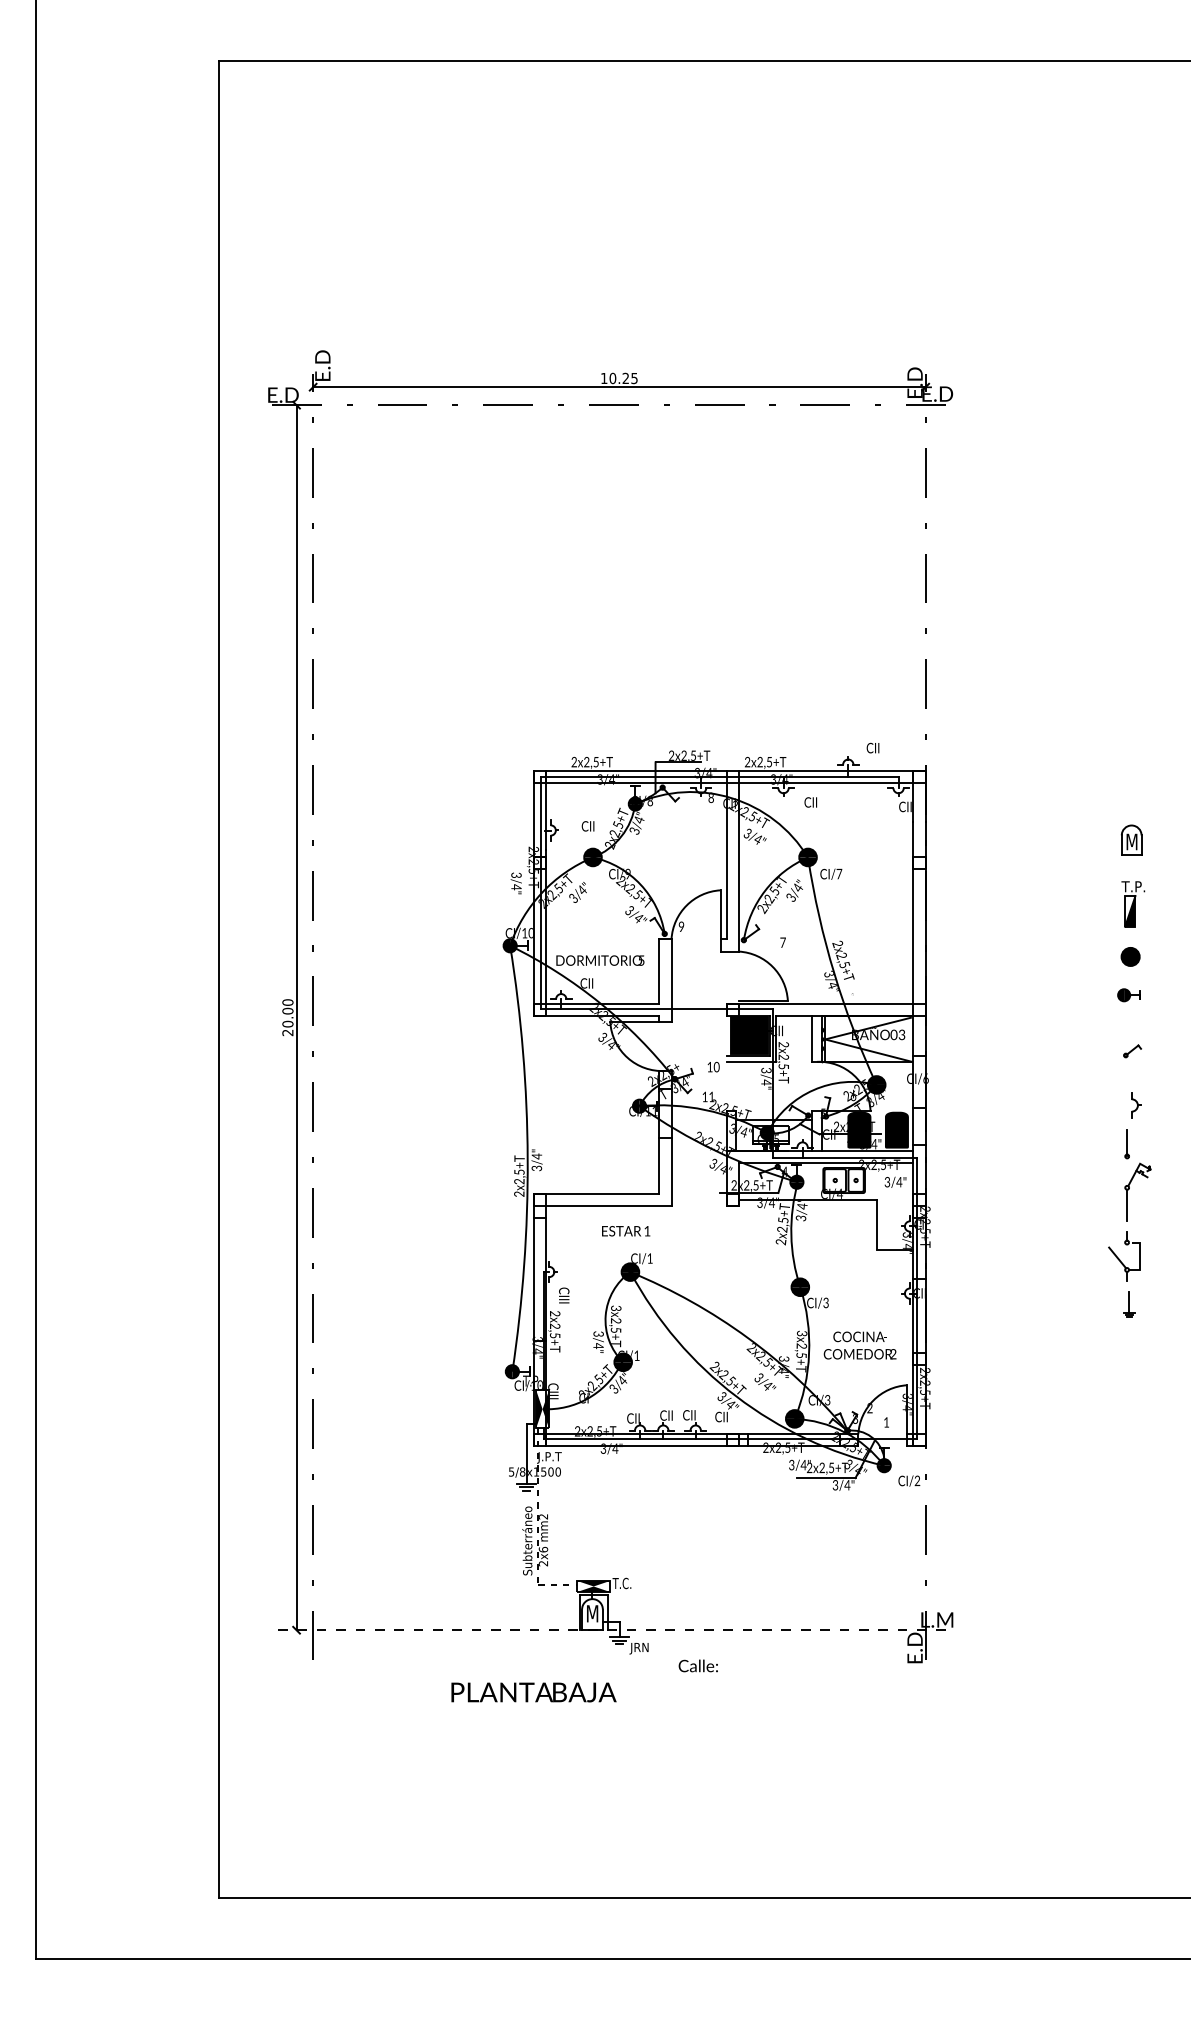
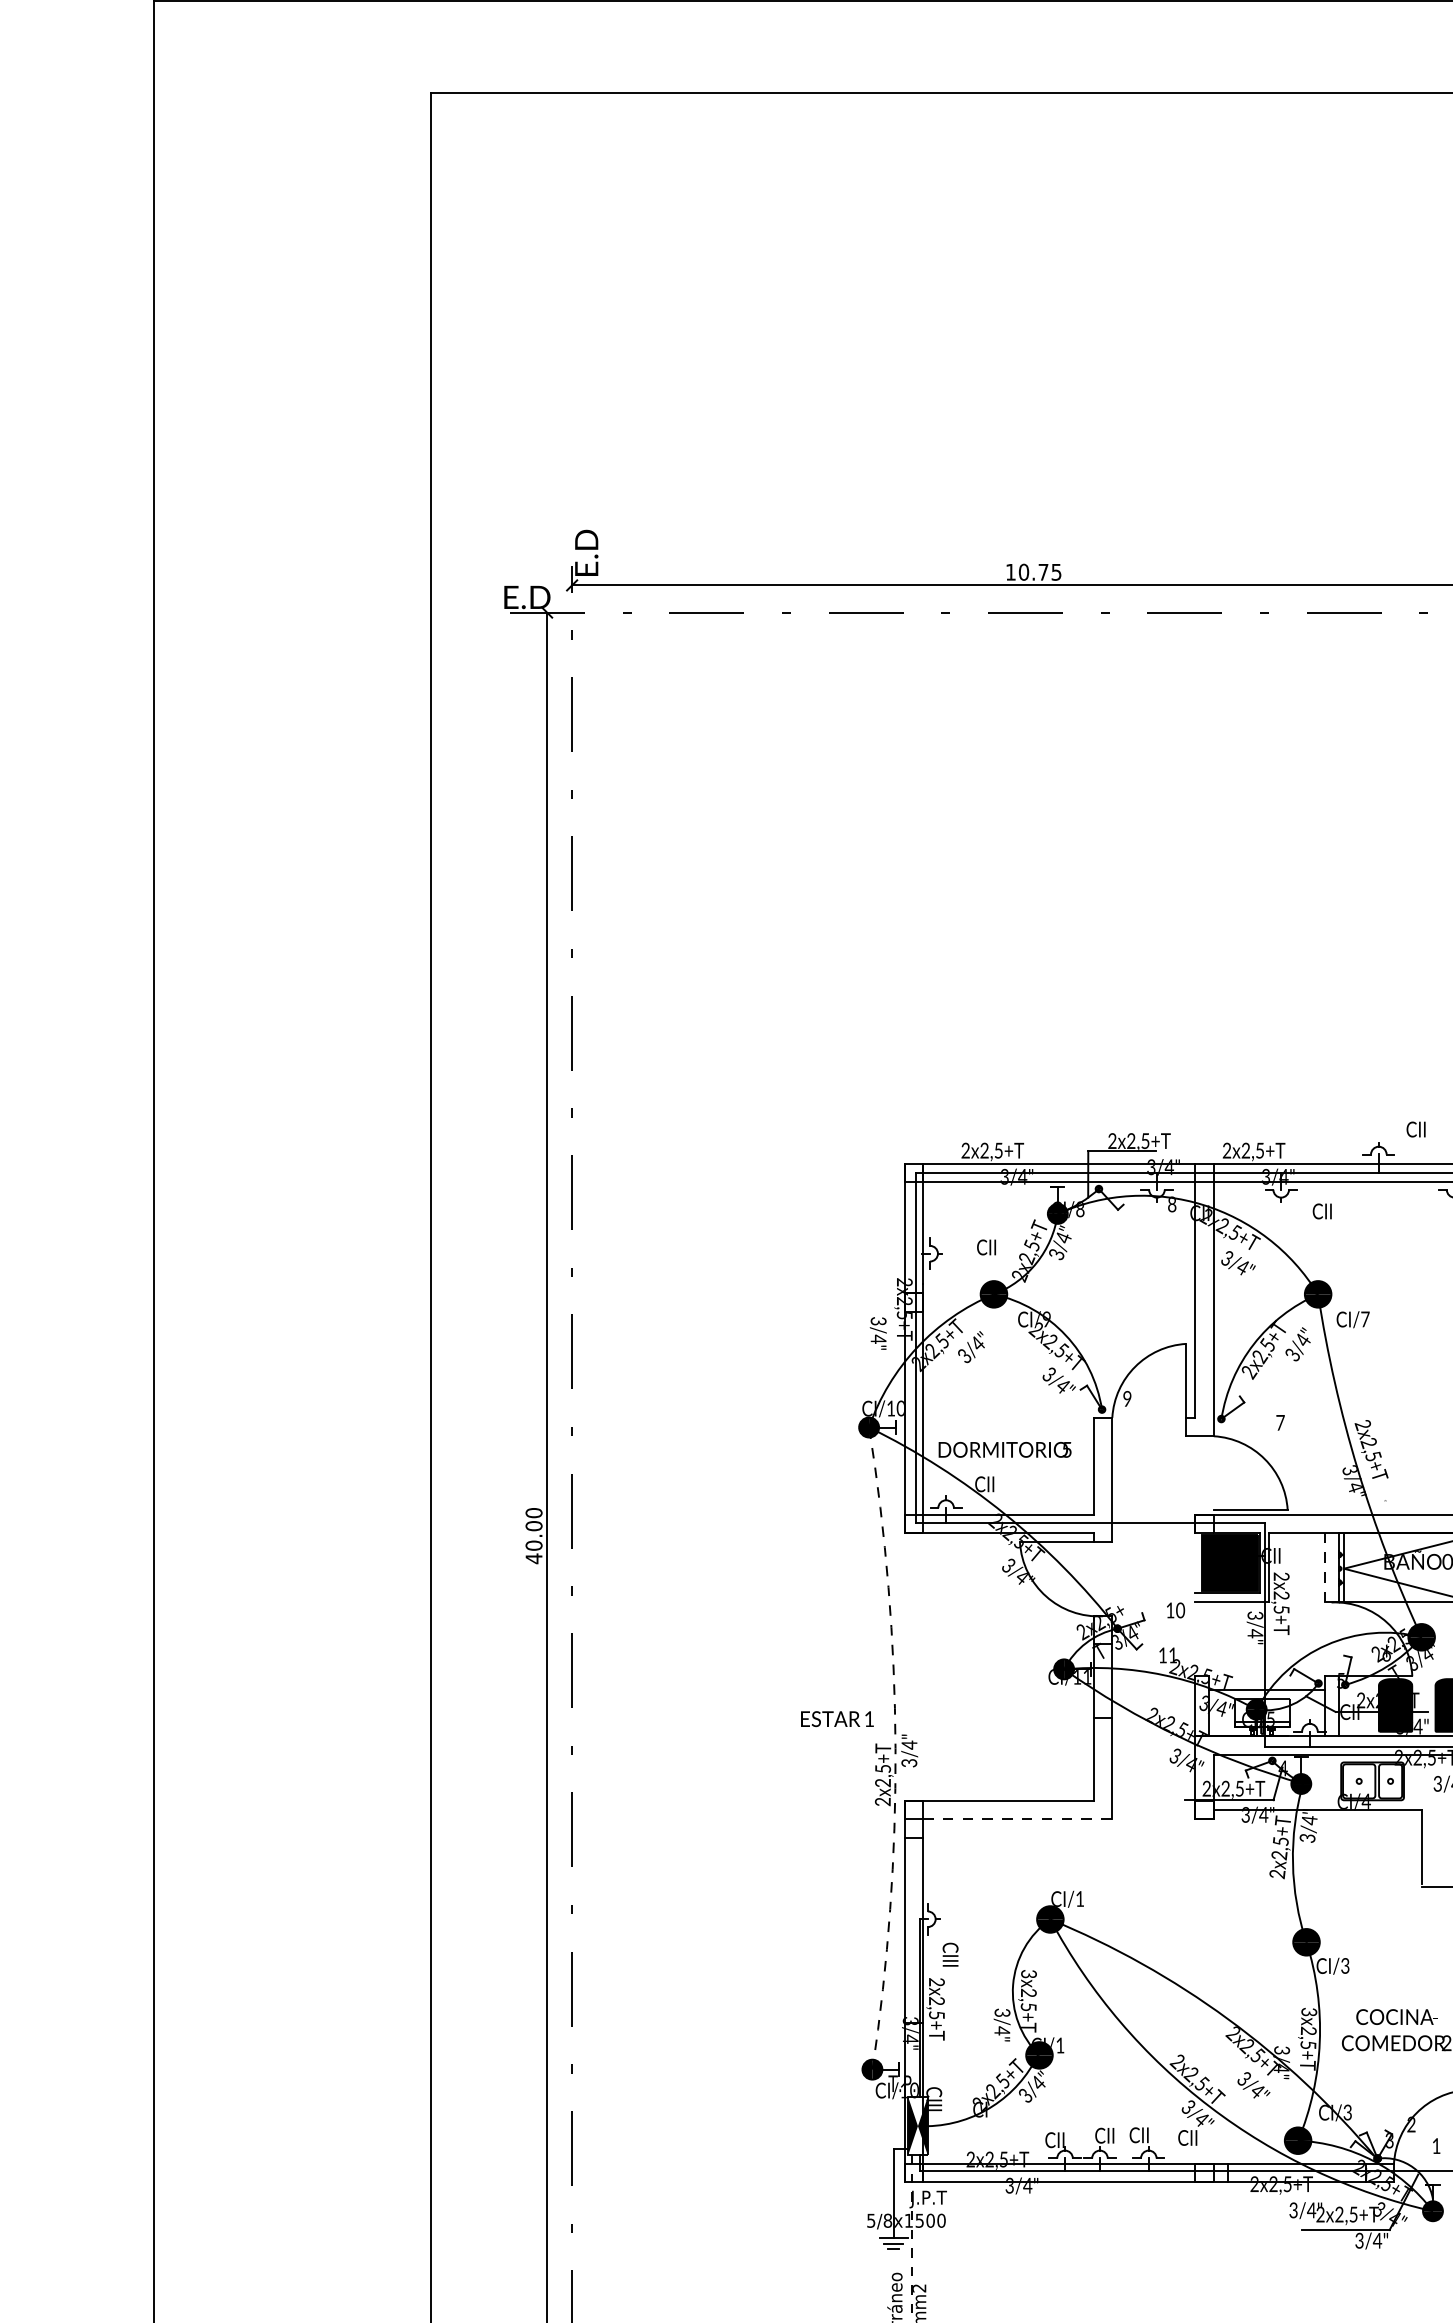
text: (625, 377) -> (1042, 570), 10.25 -> 10.75
text: (287, 1032) -> (533, 1558), 20.00 -> 40.00
line: (812, 1038) -> (1324, 1567), solid -> dashed
arc: (527, 1158) -> (895, 1748), solid -> dashed
line: (608, 1205) -> (1017, 1819), solid -> dashed
text: (626, 1231) -> (837, 1719), moved

